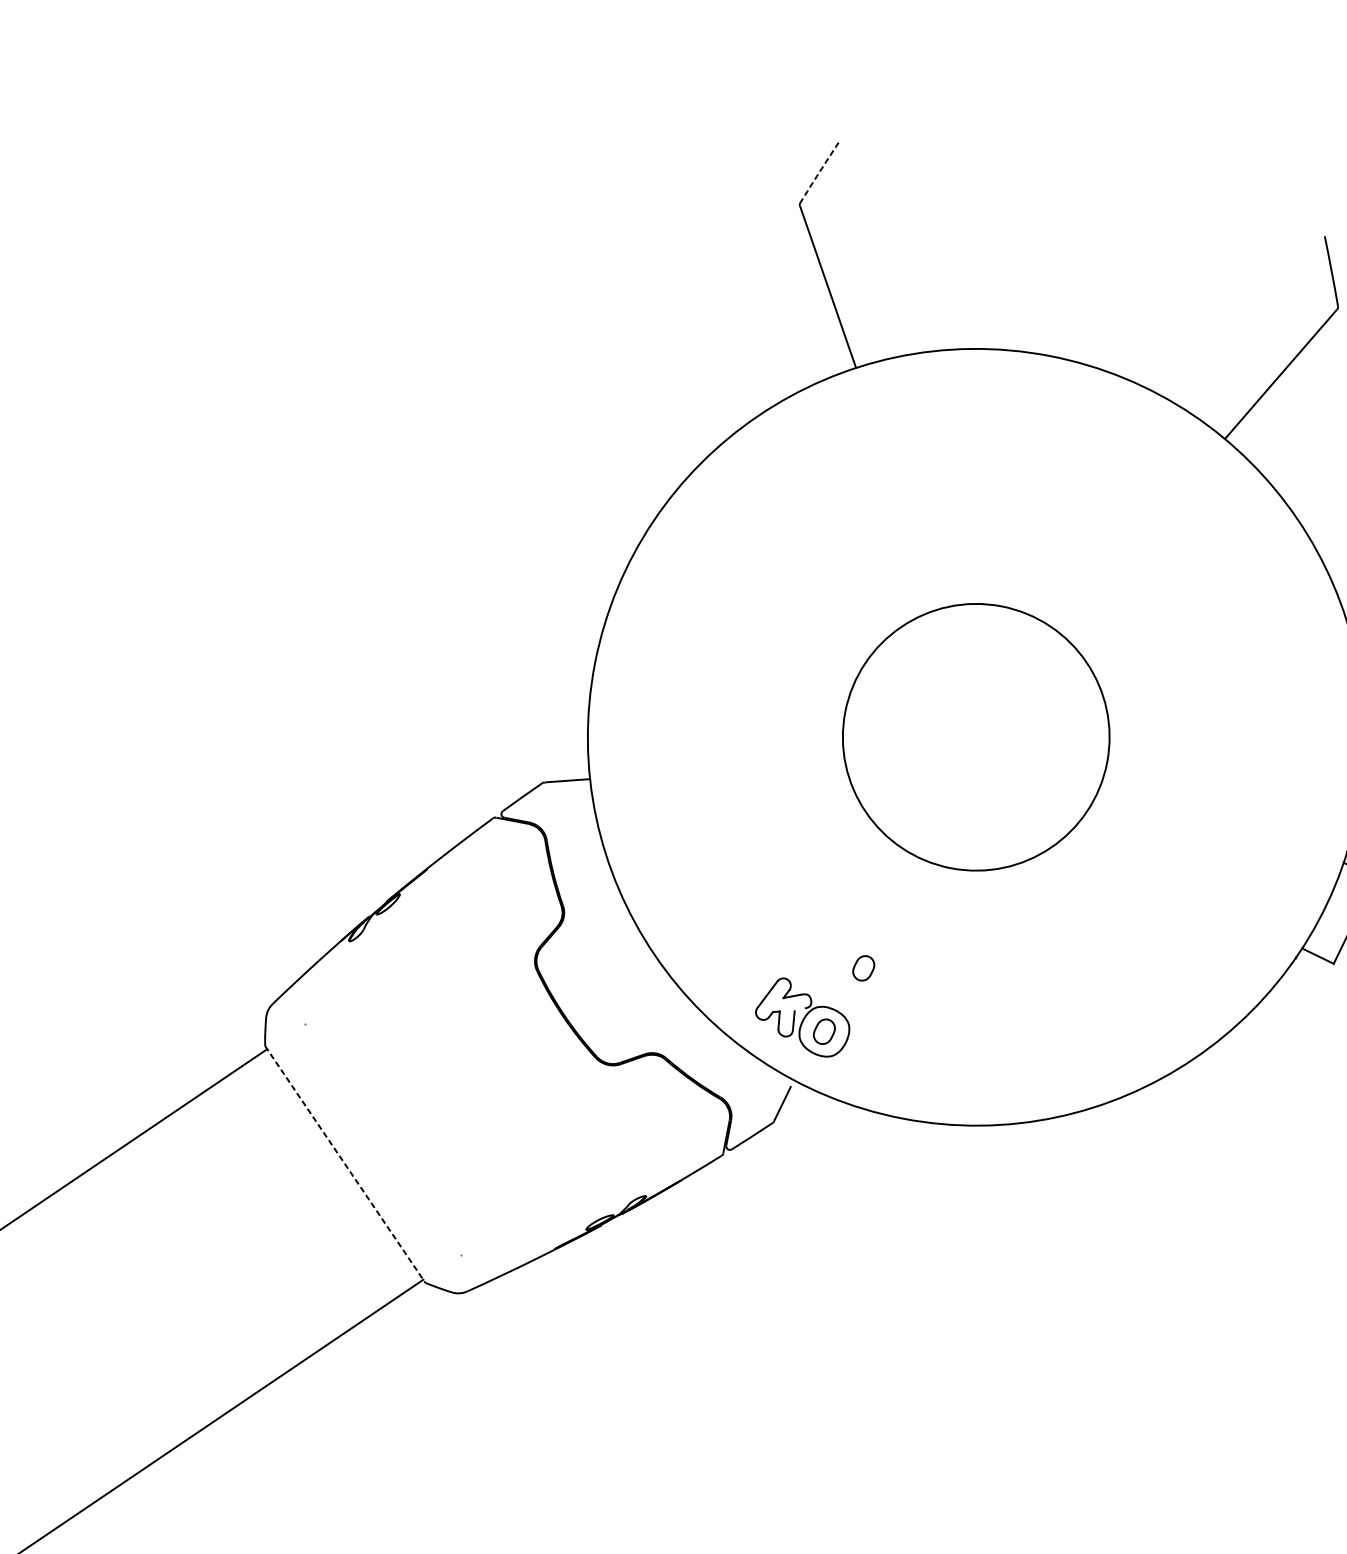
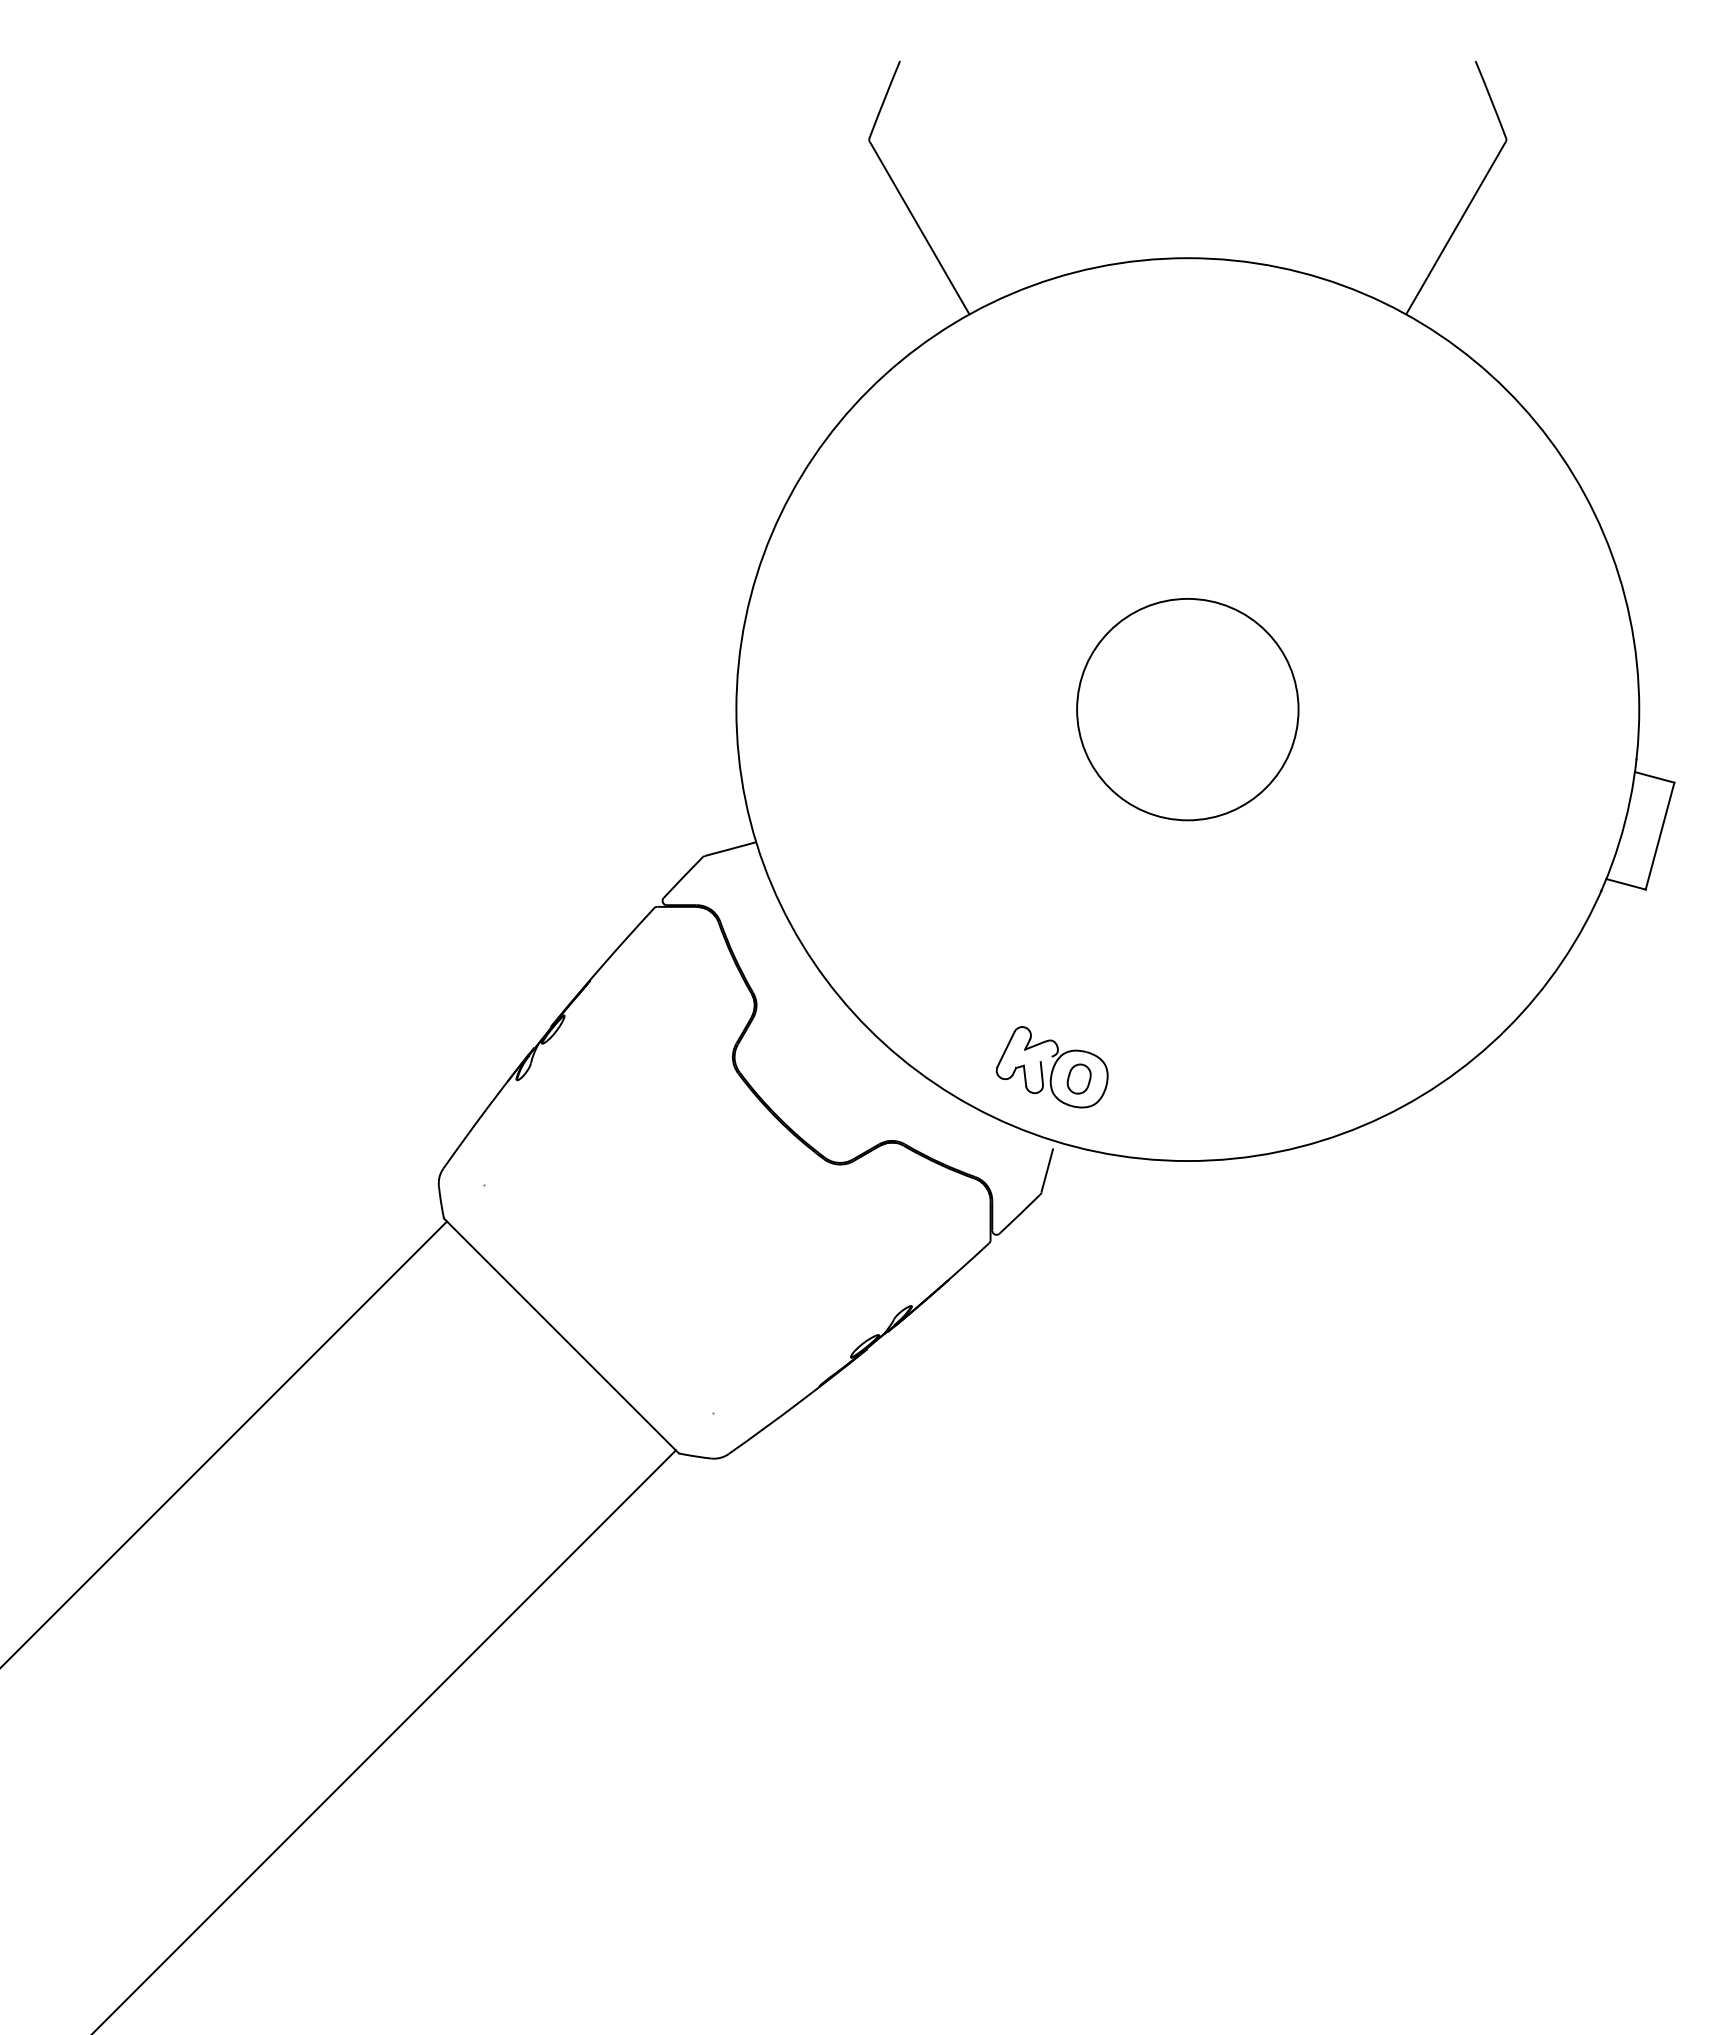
arc: (819, 172) -> (884, 99), dashed -> solid
circle: (975, 737) -> (1187, 709), size x0.71
part: (863, 967) -> (1109, 997), removed
line: (345, 1164) -> (561, 1336), dashed -> solid

